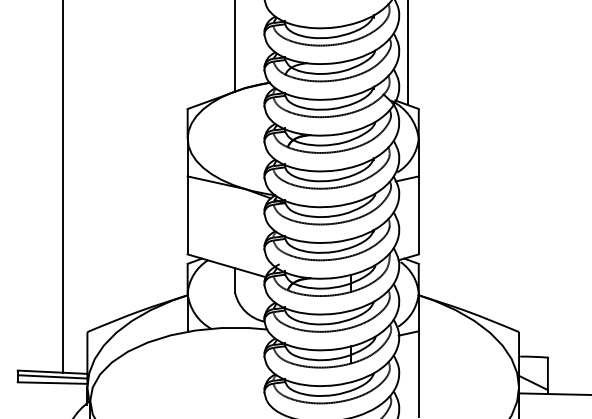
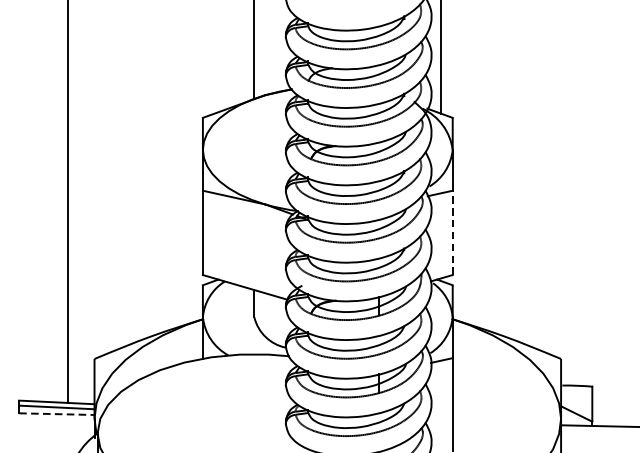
line: (418, 215) -> (452, 232), solid -> dashed
line: (52, 383) -> (56, 414), solid -> dashed

